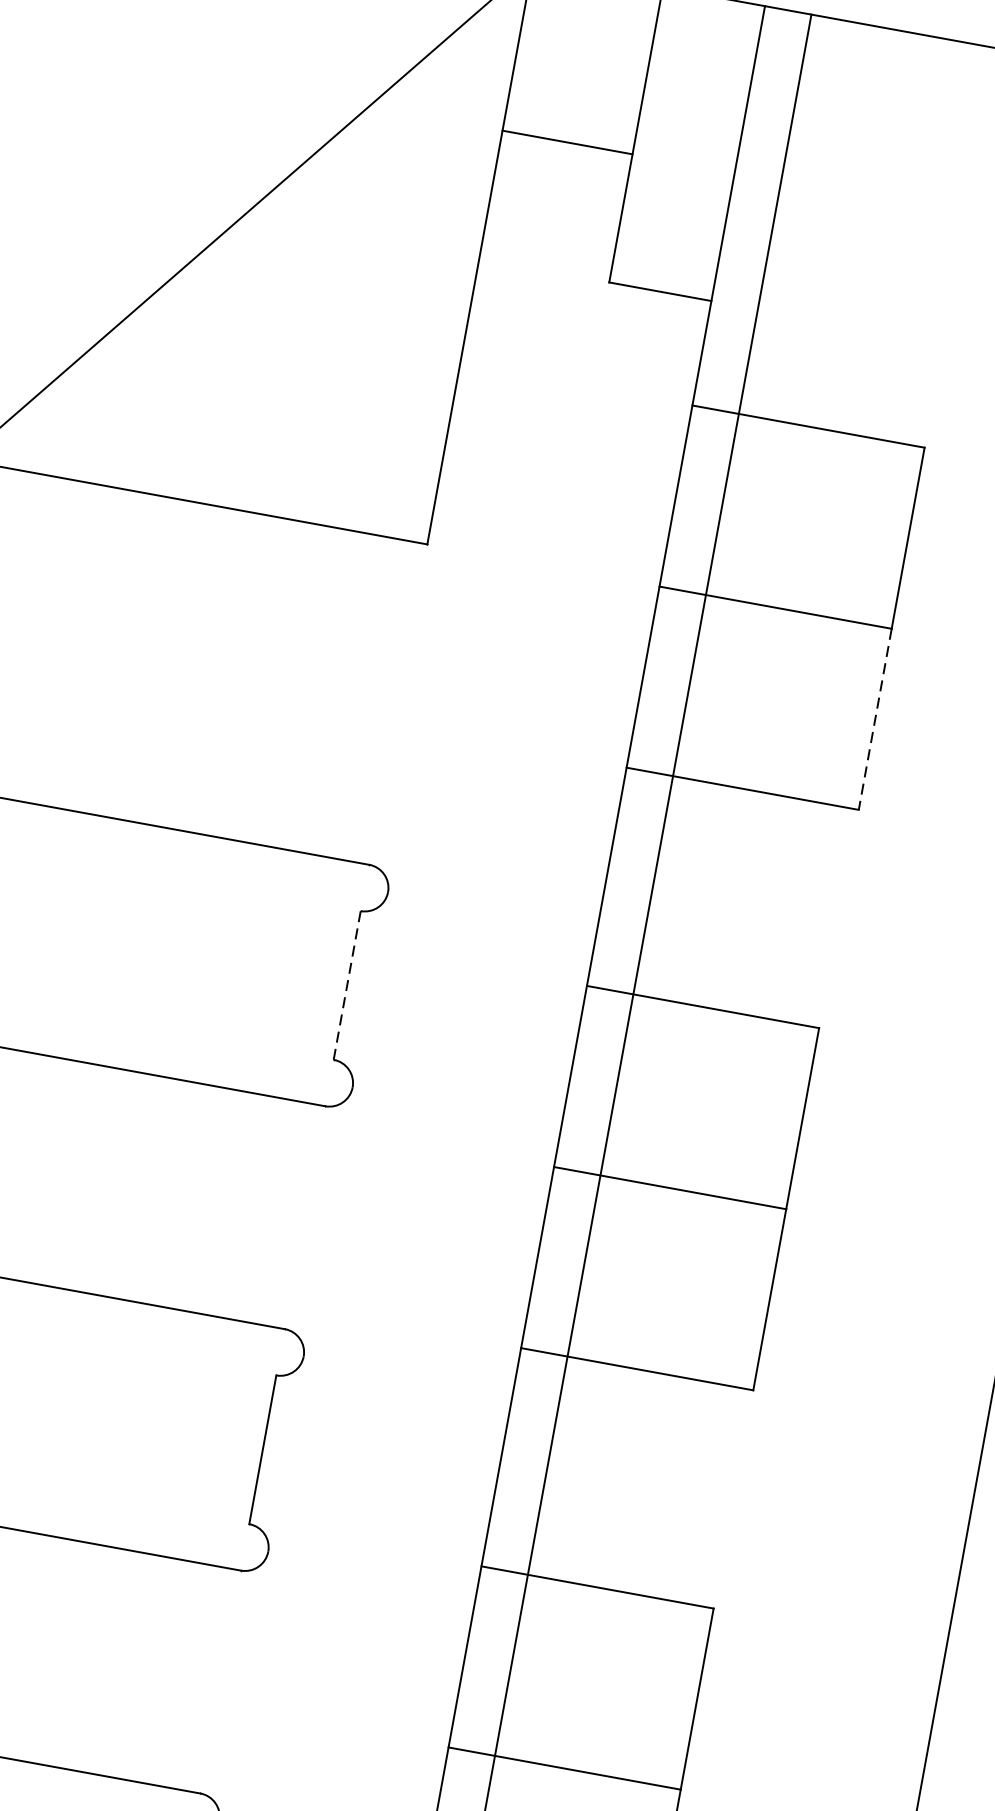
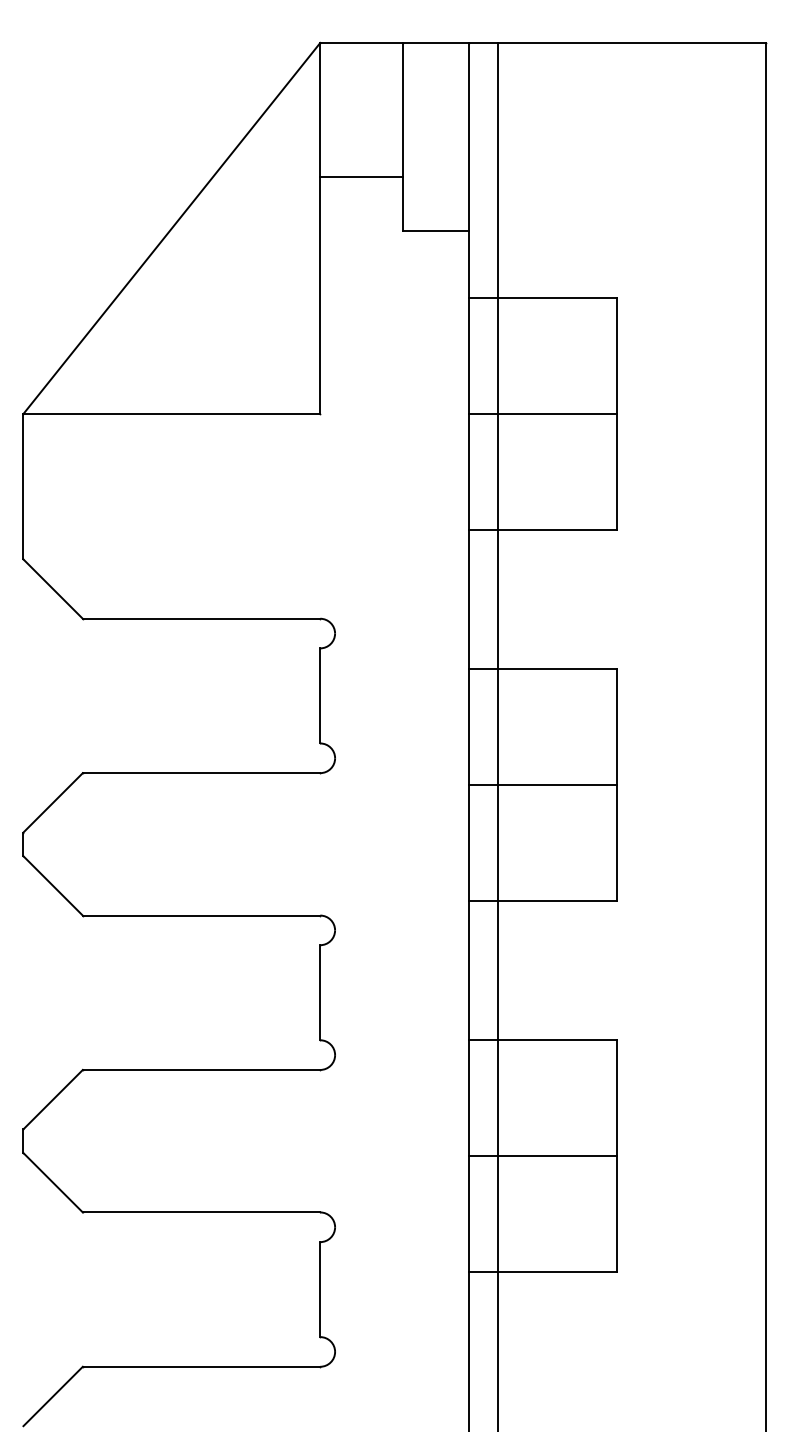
line: (567, 142) -> (361, 176), moved
line: (875, 718) -> (617, 471), dashed -> solid
line: (347, 984) -> (320, 695), dashed -> solid

